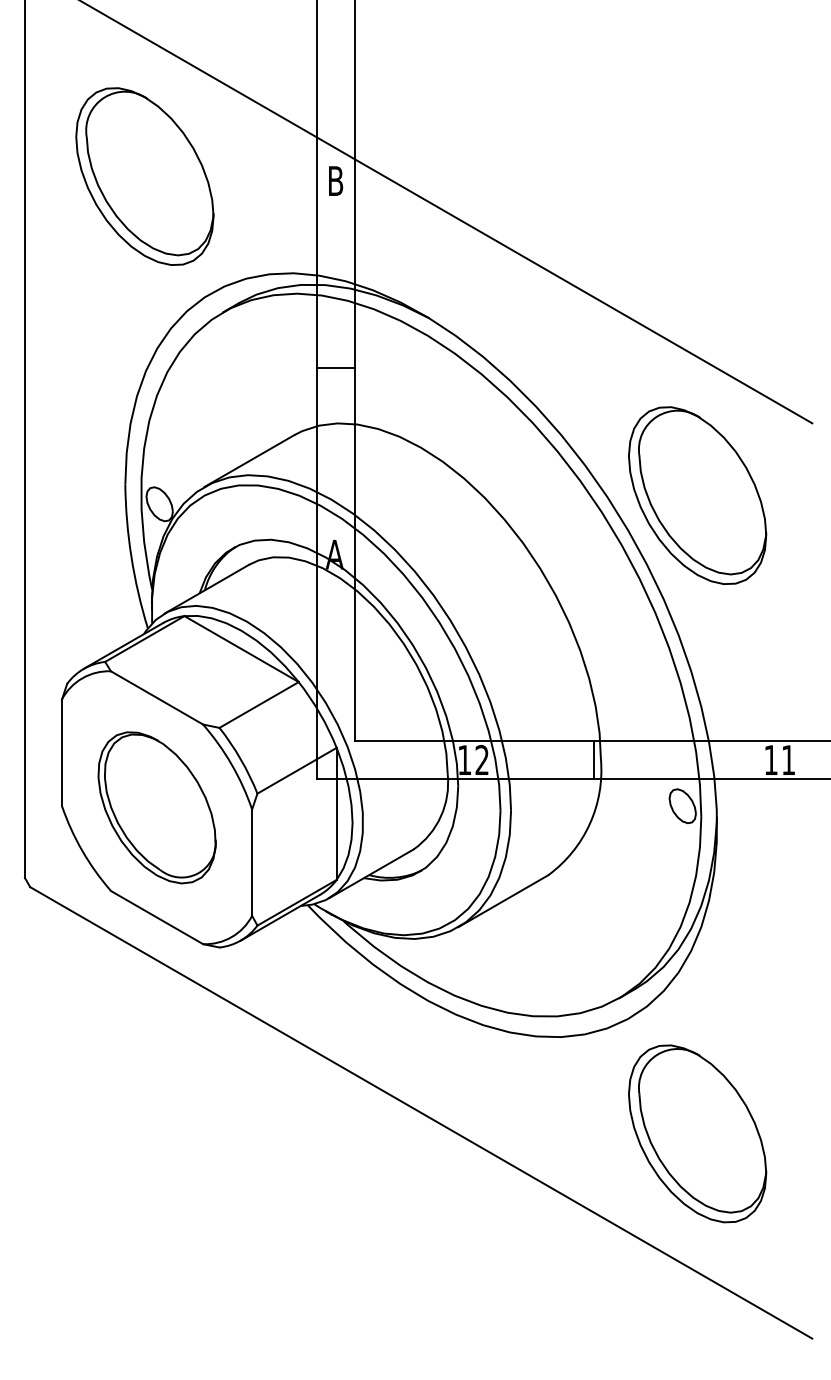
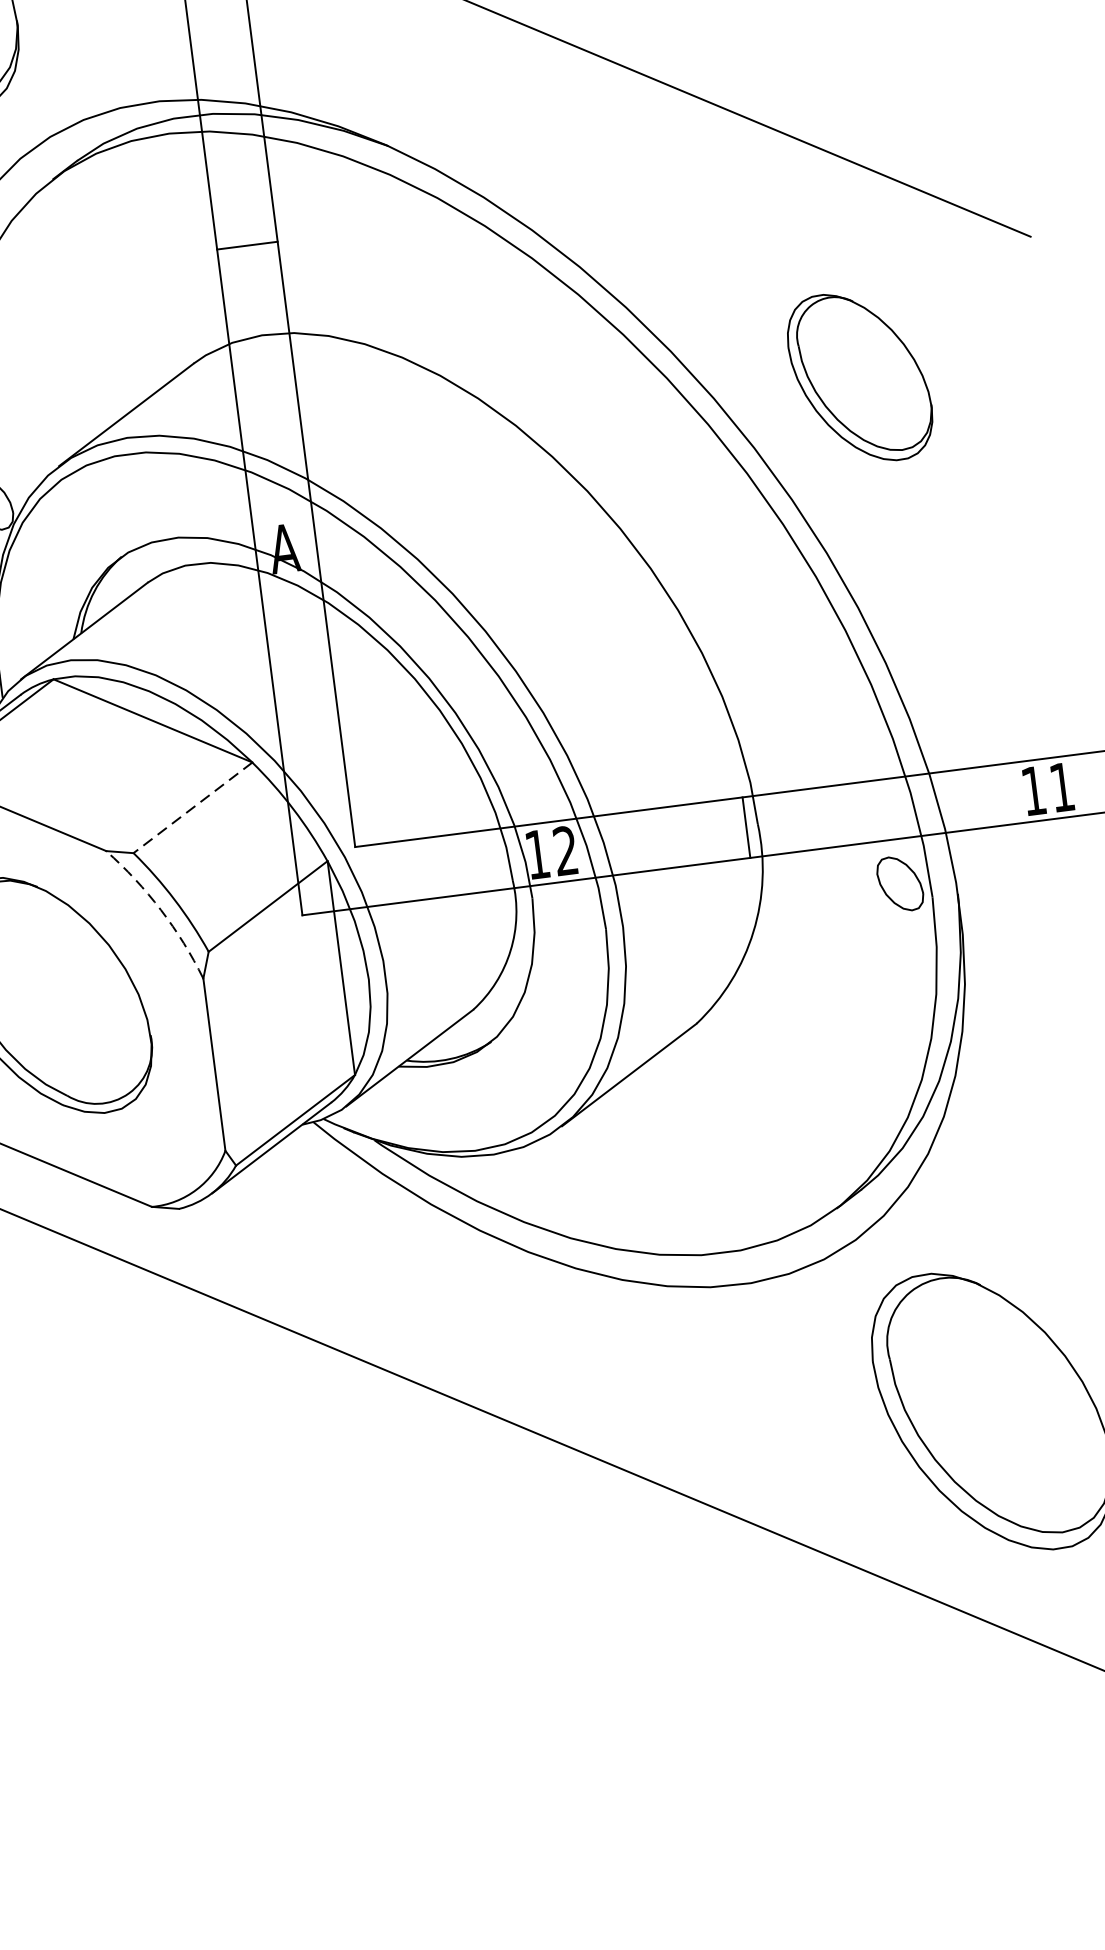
part: (697, 495) -> (859, 377), size x0.6
line: (259, 705) -> (193, 808), solid -> dashed
arc: (231, 764) -> (160, 909), solid -> dashed

